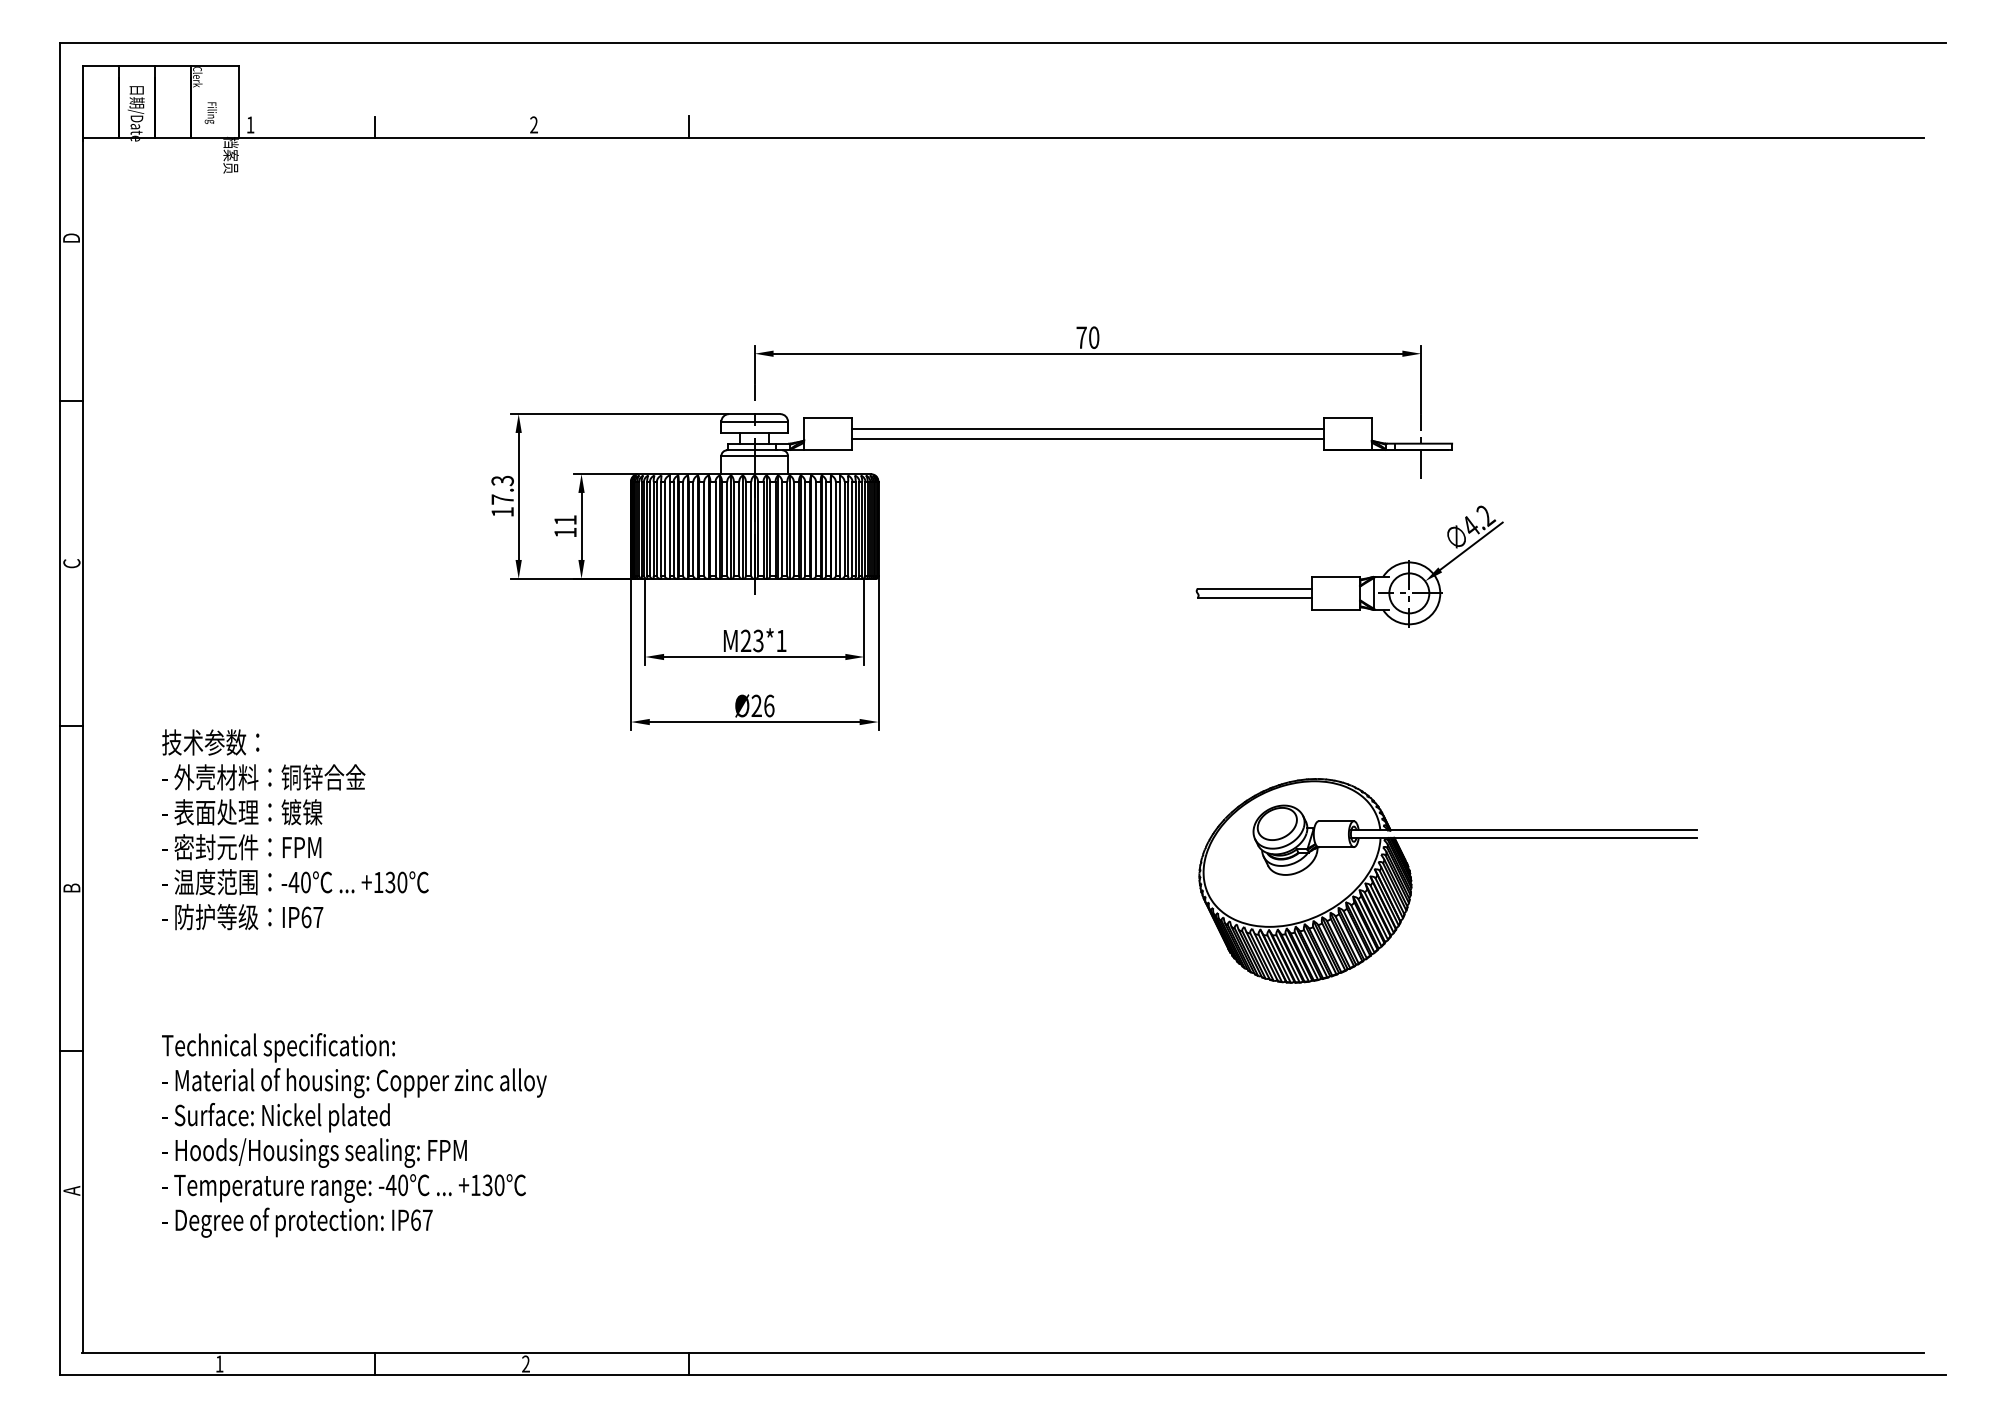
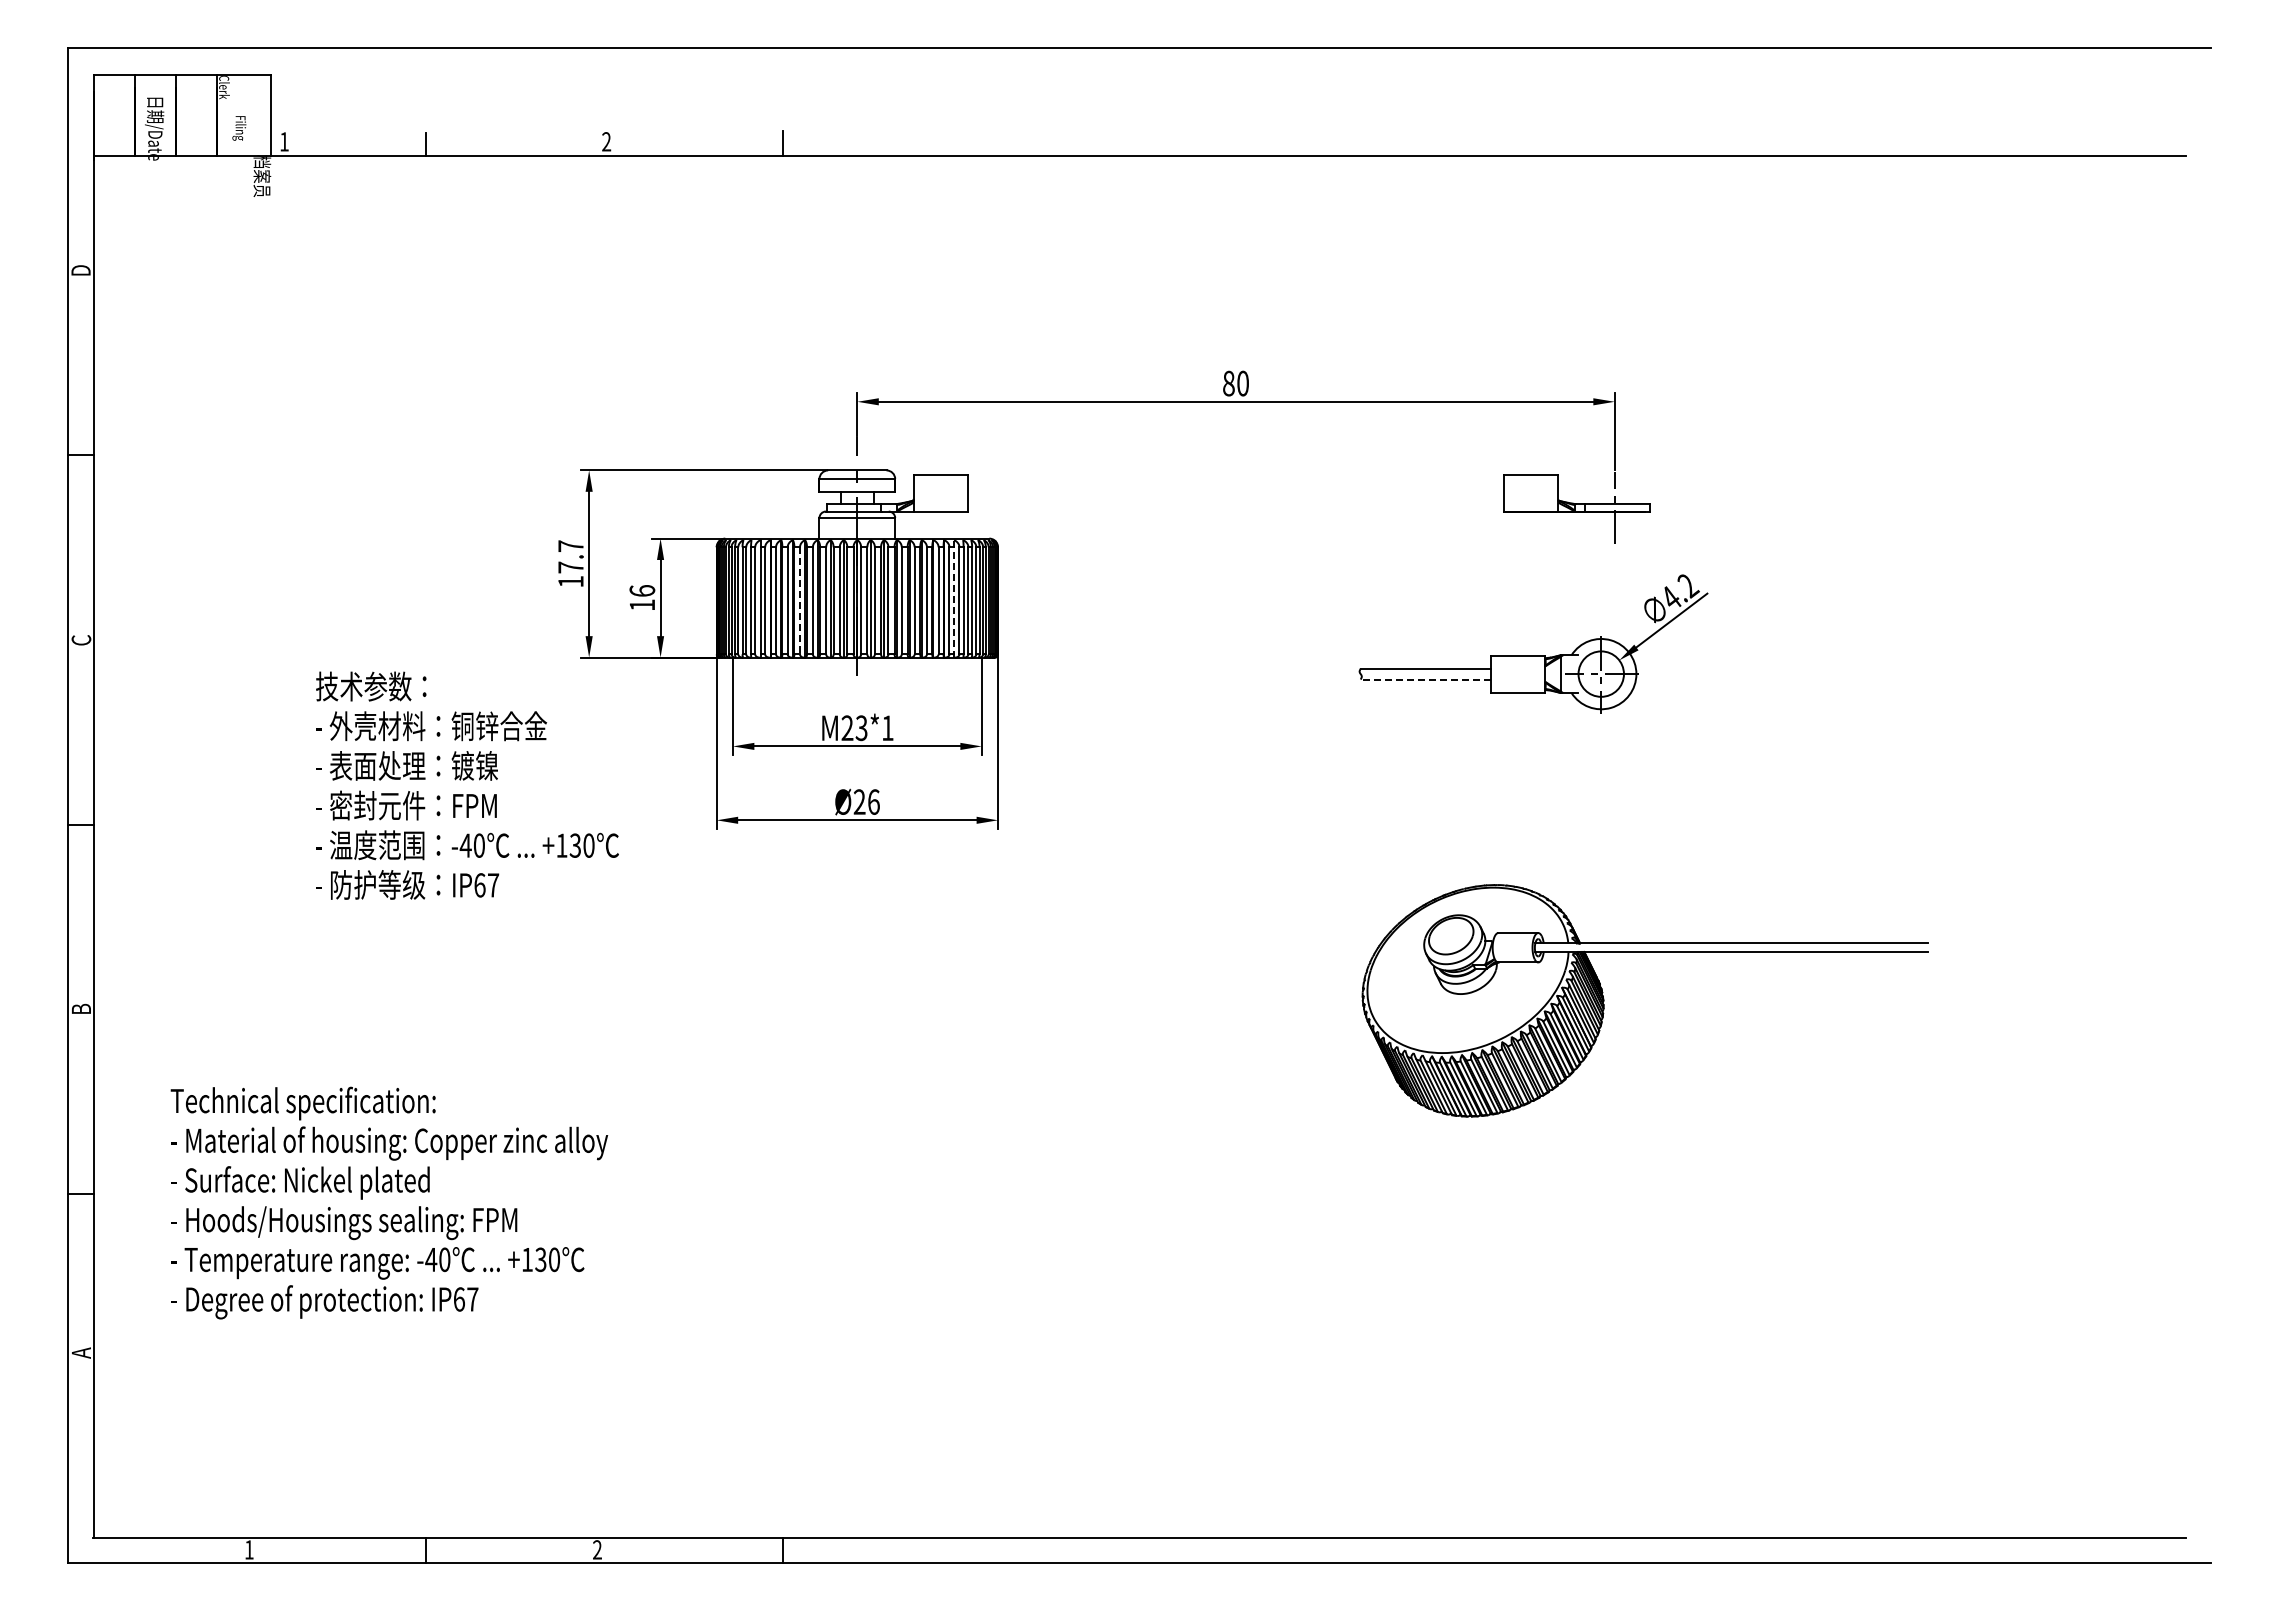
text: (1081, 337) -> (1228, 383), 70 -> 80
line: (1087, 429) -> (1235, 487), removed
line: (1087, 438) -> (1235, 498), removed
text: (502, 481) -> (570, 546), 17.3 -> 17.7
text: (565, 519) -> (642, 590), 11 -> 16
line: (840, 526) -> (954, 598), solid -> dashed
line: (704, 528) -> (800, 600), solid -> dashed
line: (1254, 598) -> (1425, 679), solid -> dashed
text: (295, 829) -> (467, 785), moved
text: (354, 1134) -> (389, 1202), moved

